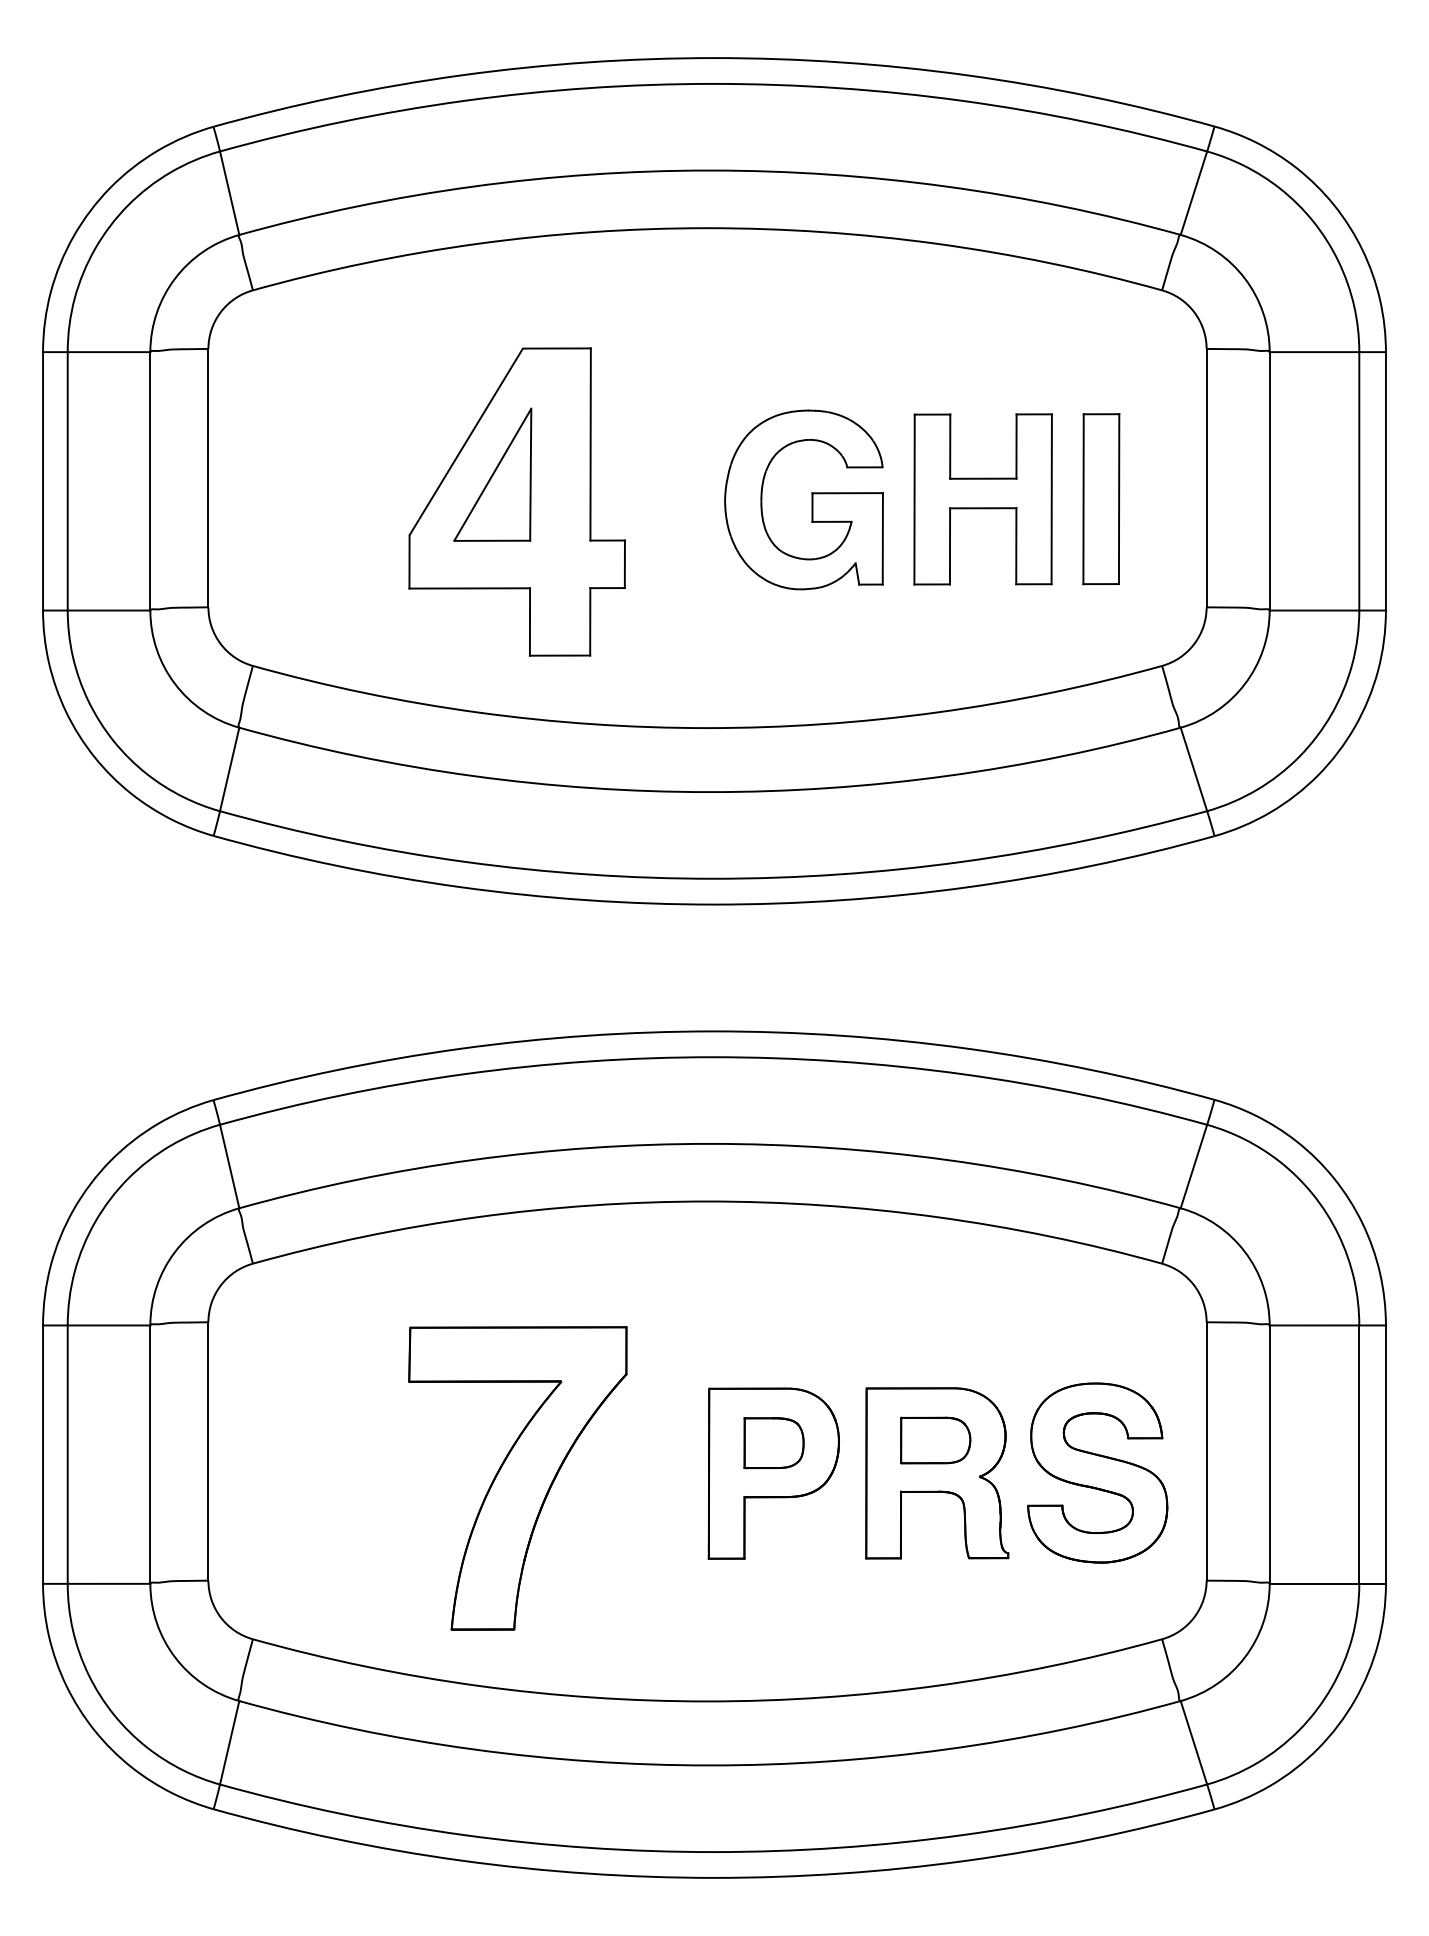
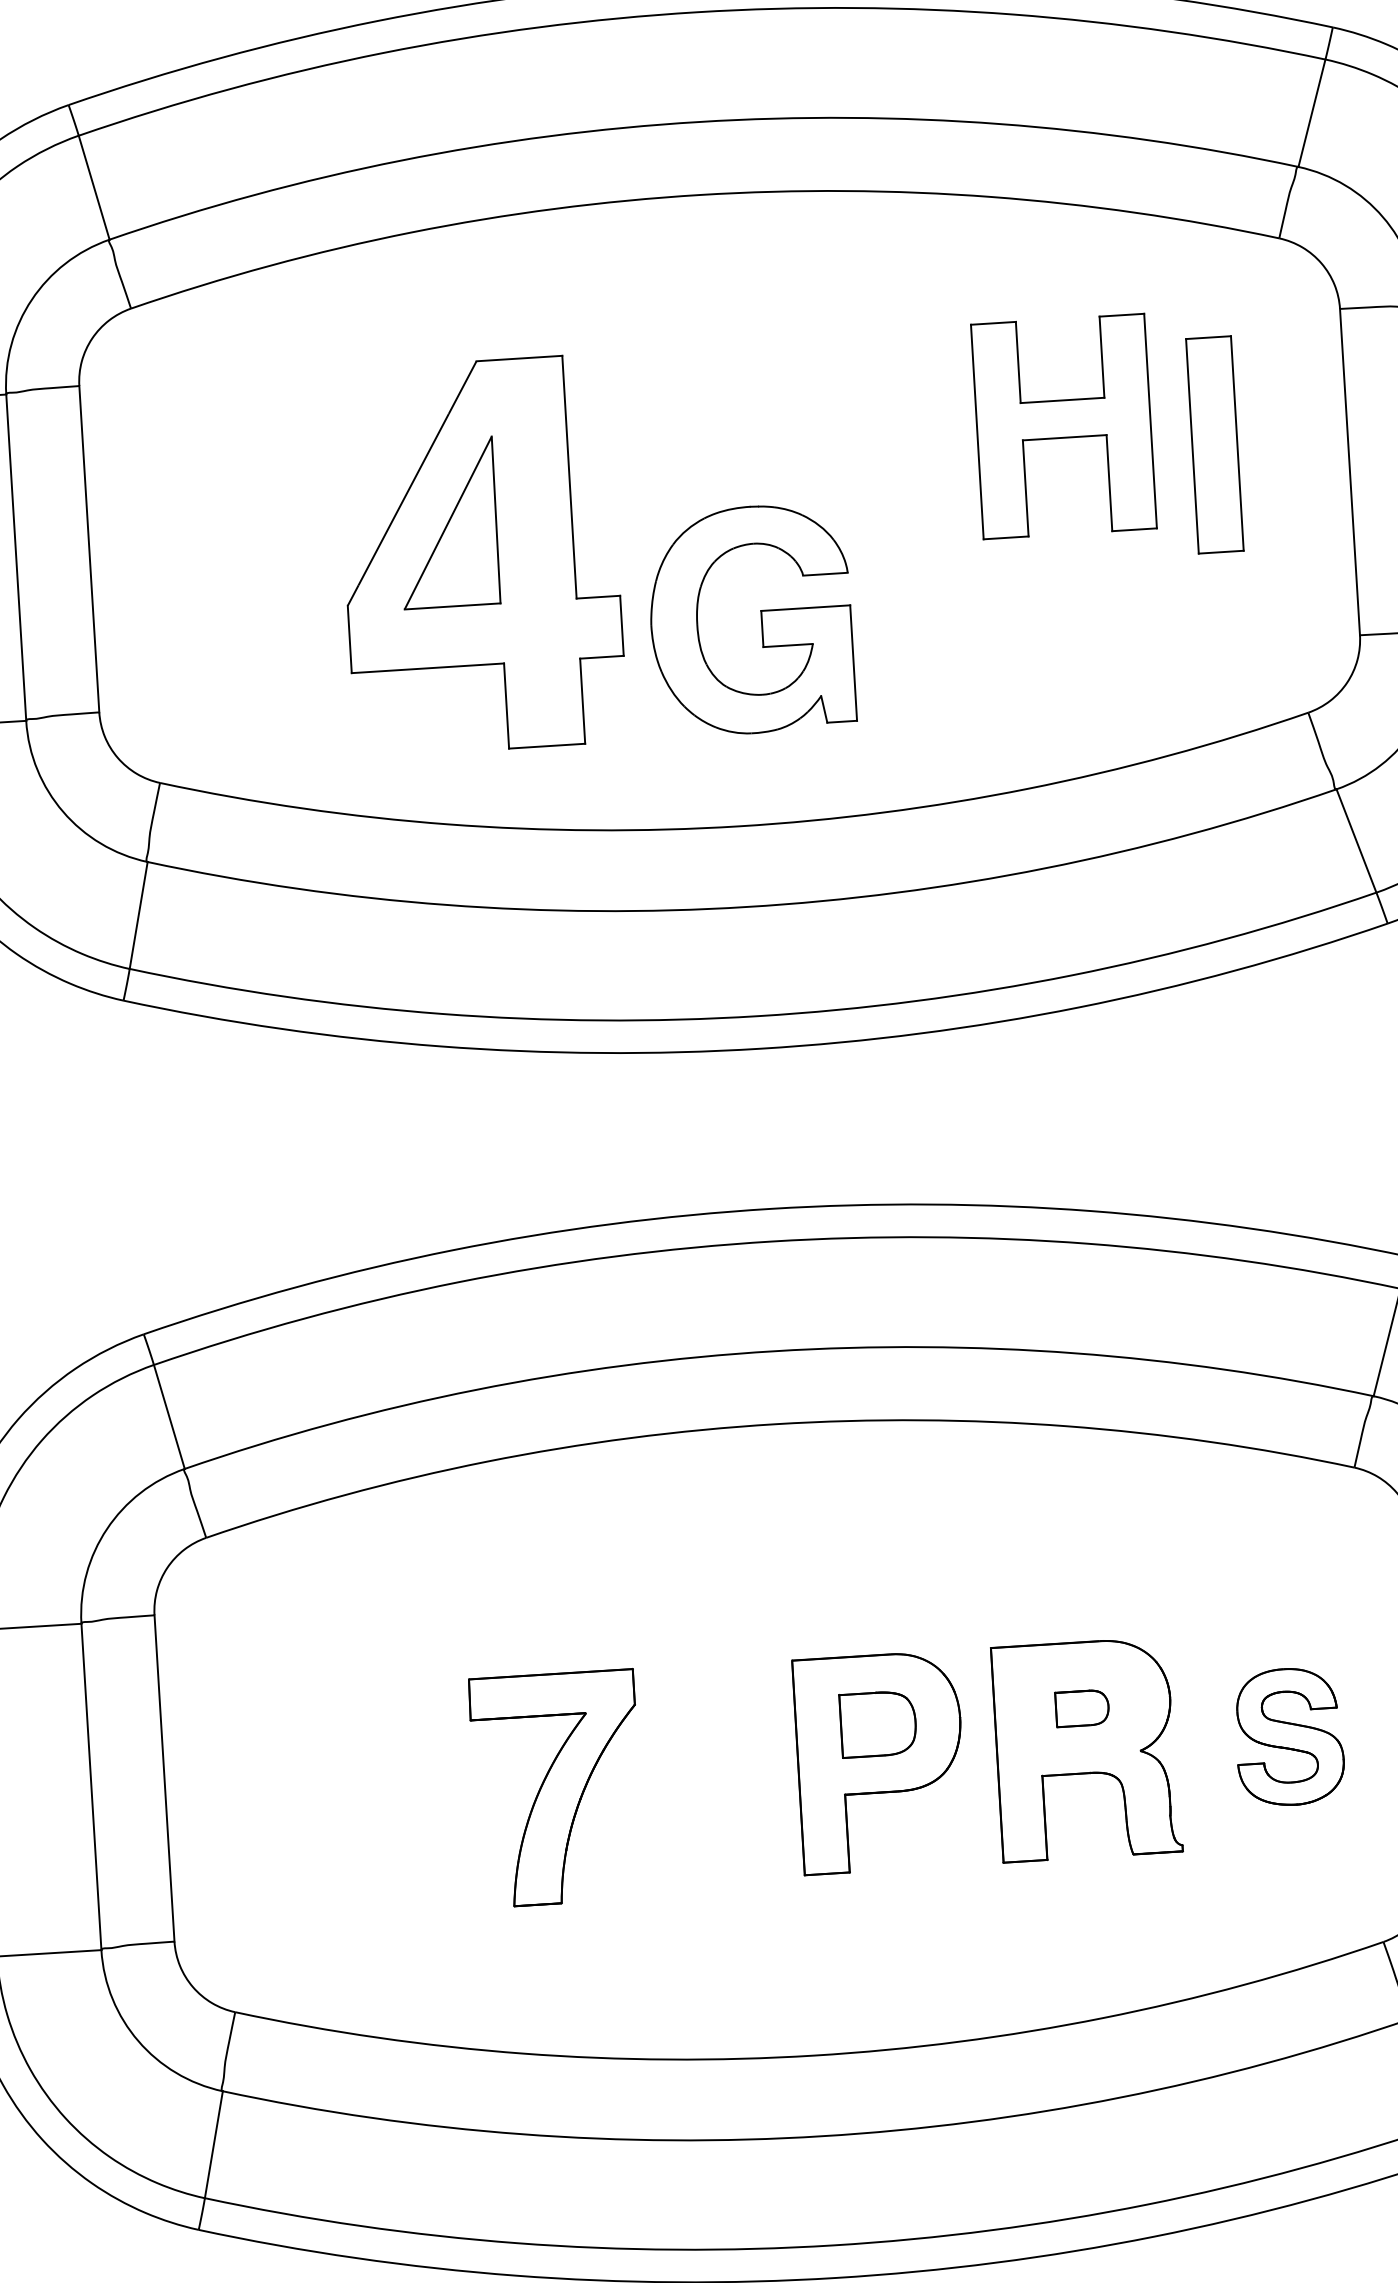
part: (811, 499) -> (760, 618), moved
part: (982, 499) -> (1063, 426), moved
part: (1101, 499) -> (1215, 445), moved
part: (935, 1440) -> (1081, 1708), size x0.6
part: (1097, 1472) -> (1288, 1736), size x0.6
part: (517, 1478) -> (556, 1788), size x0.6

